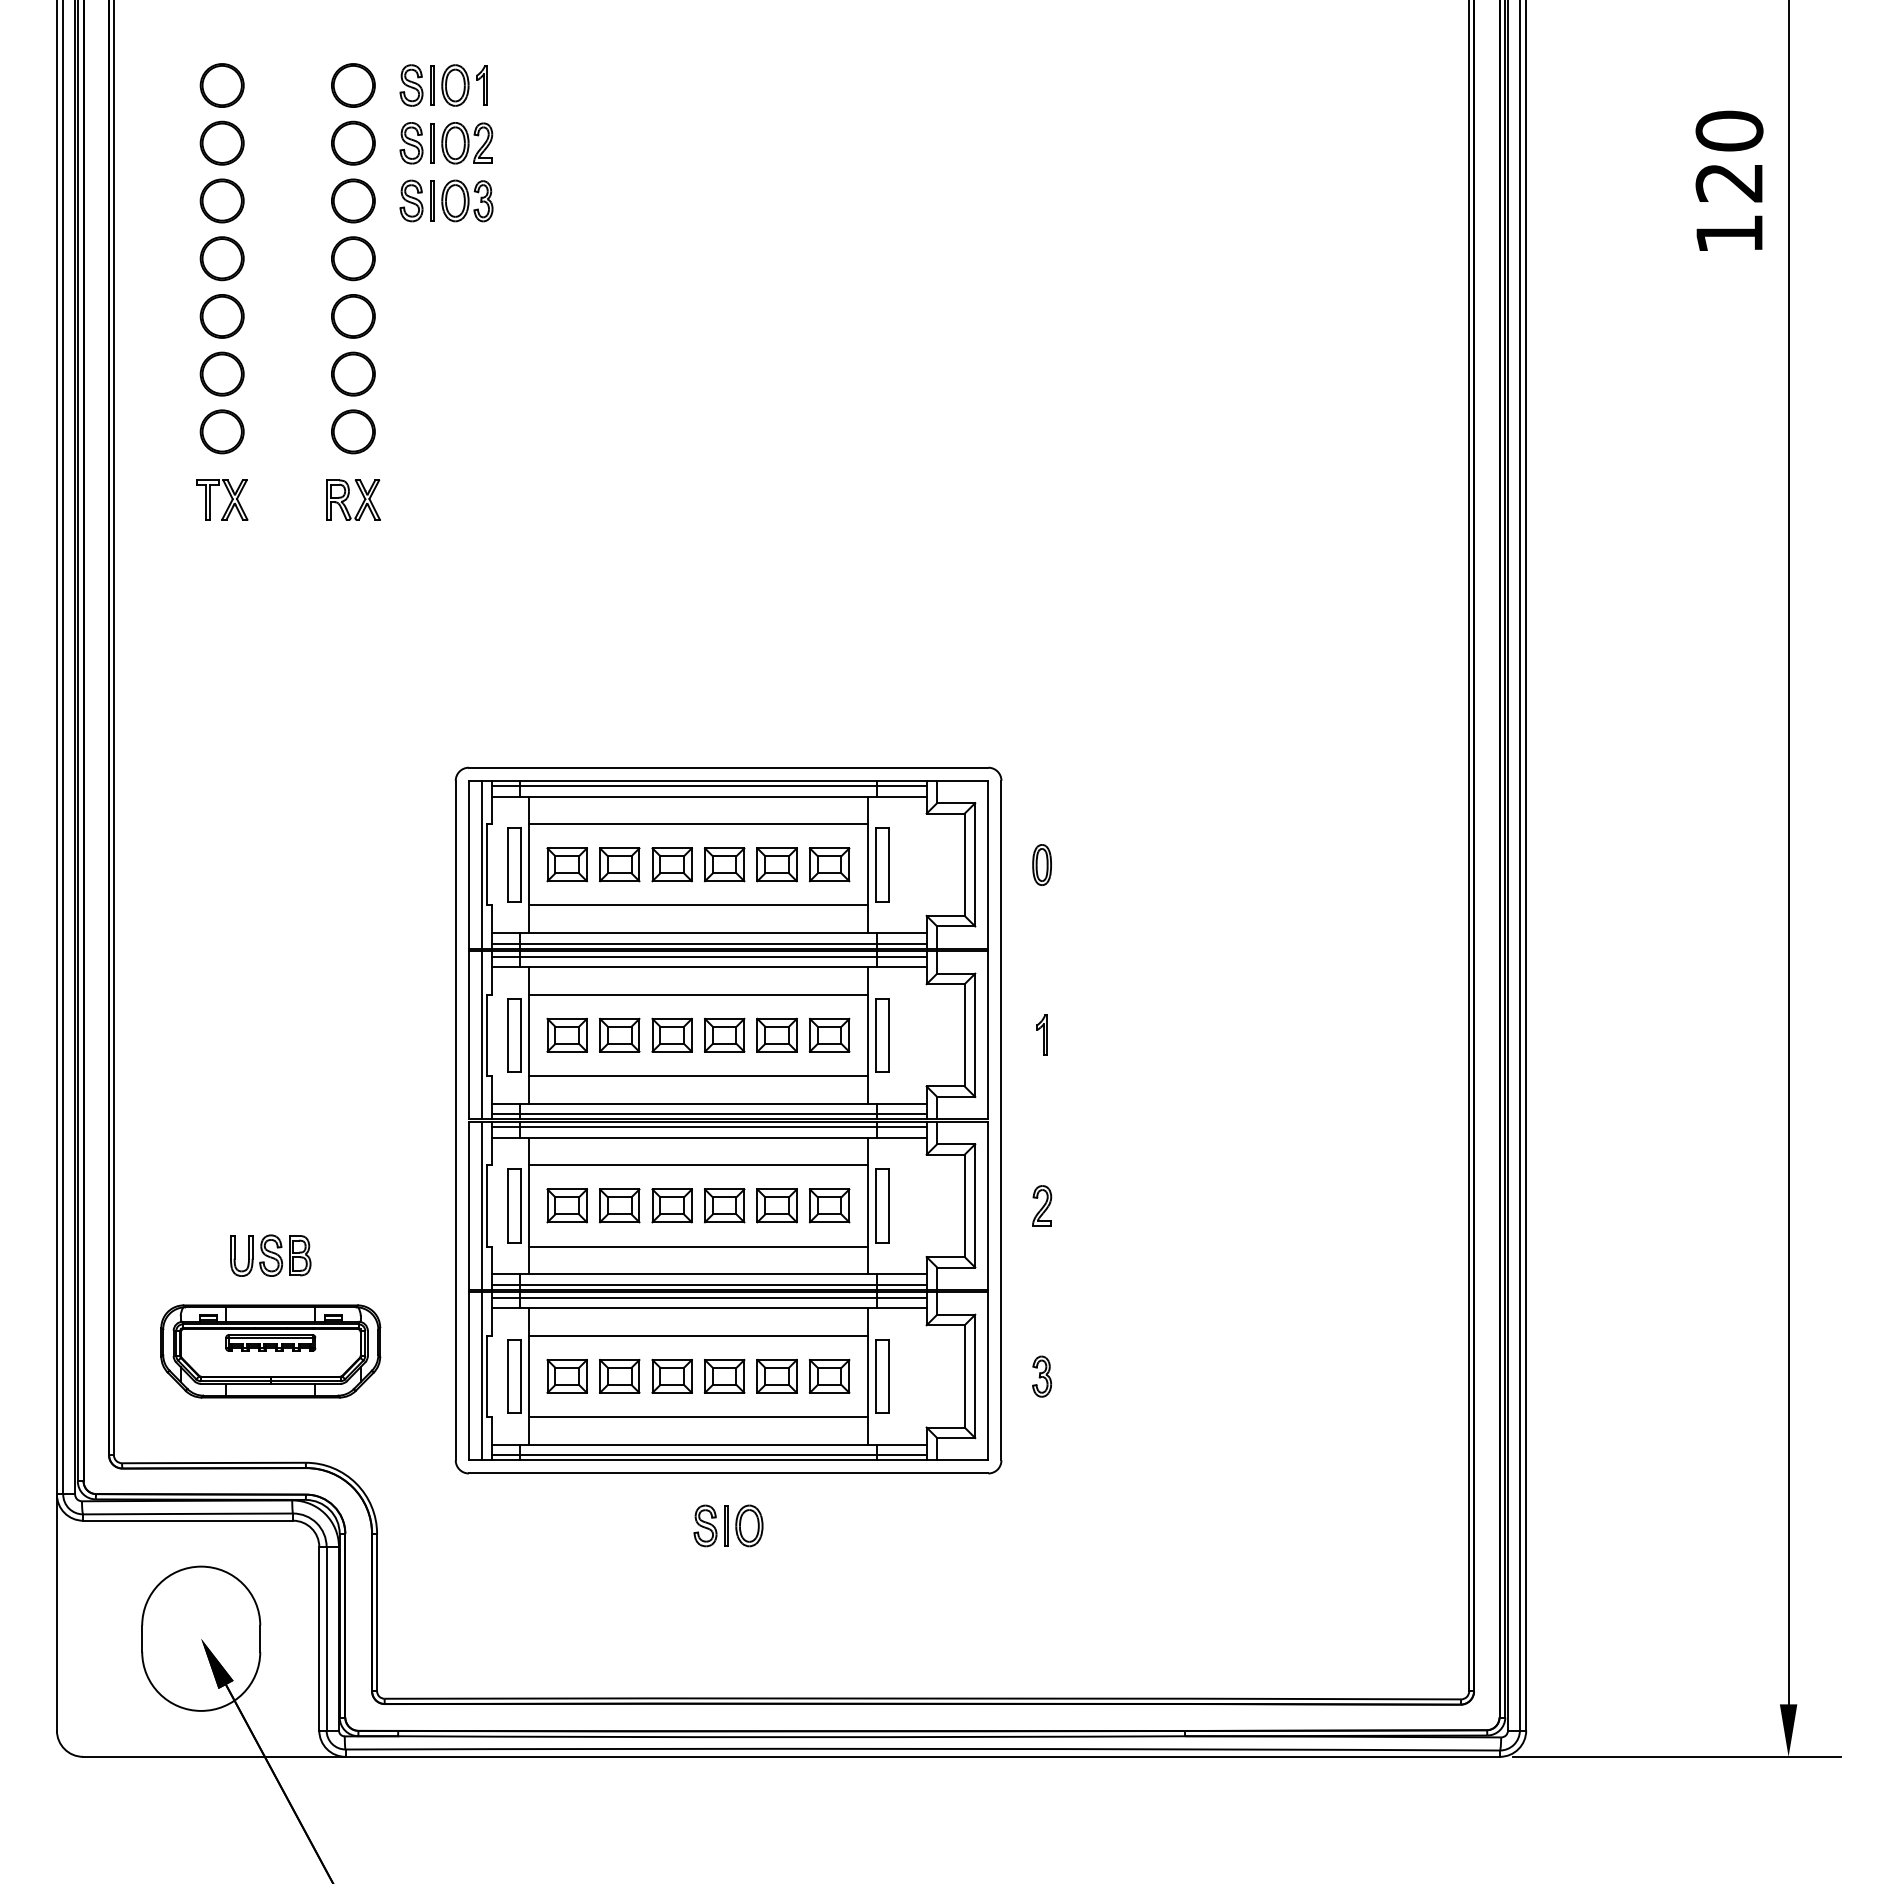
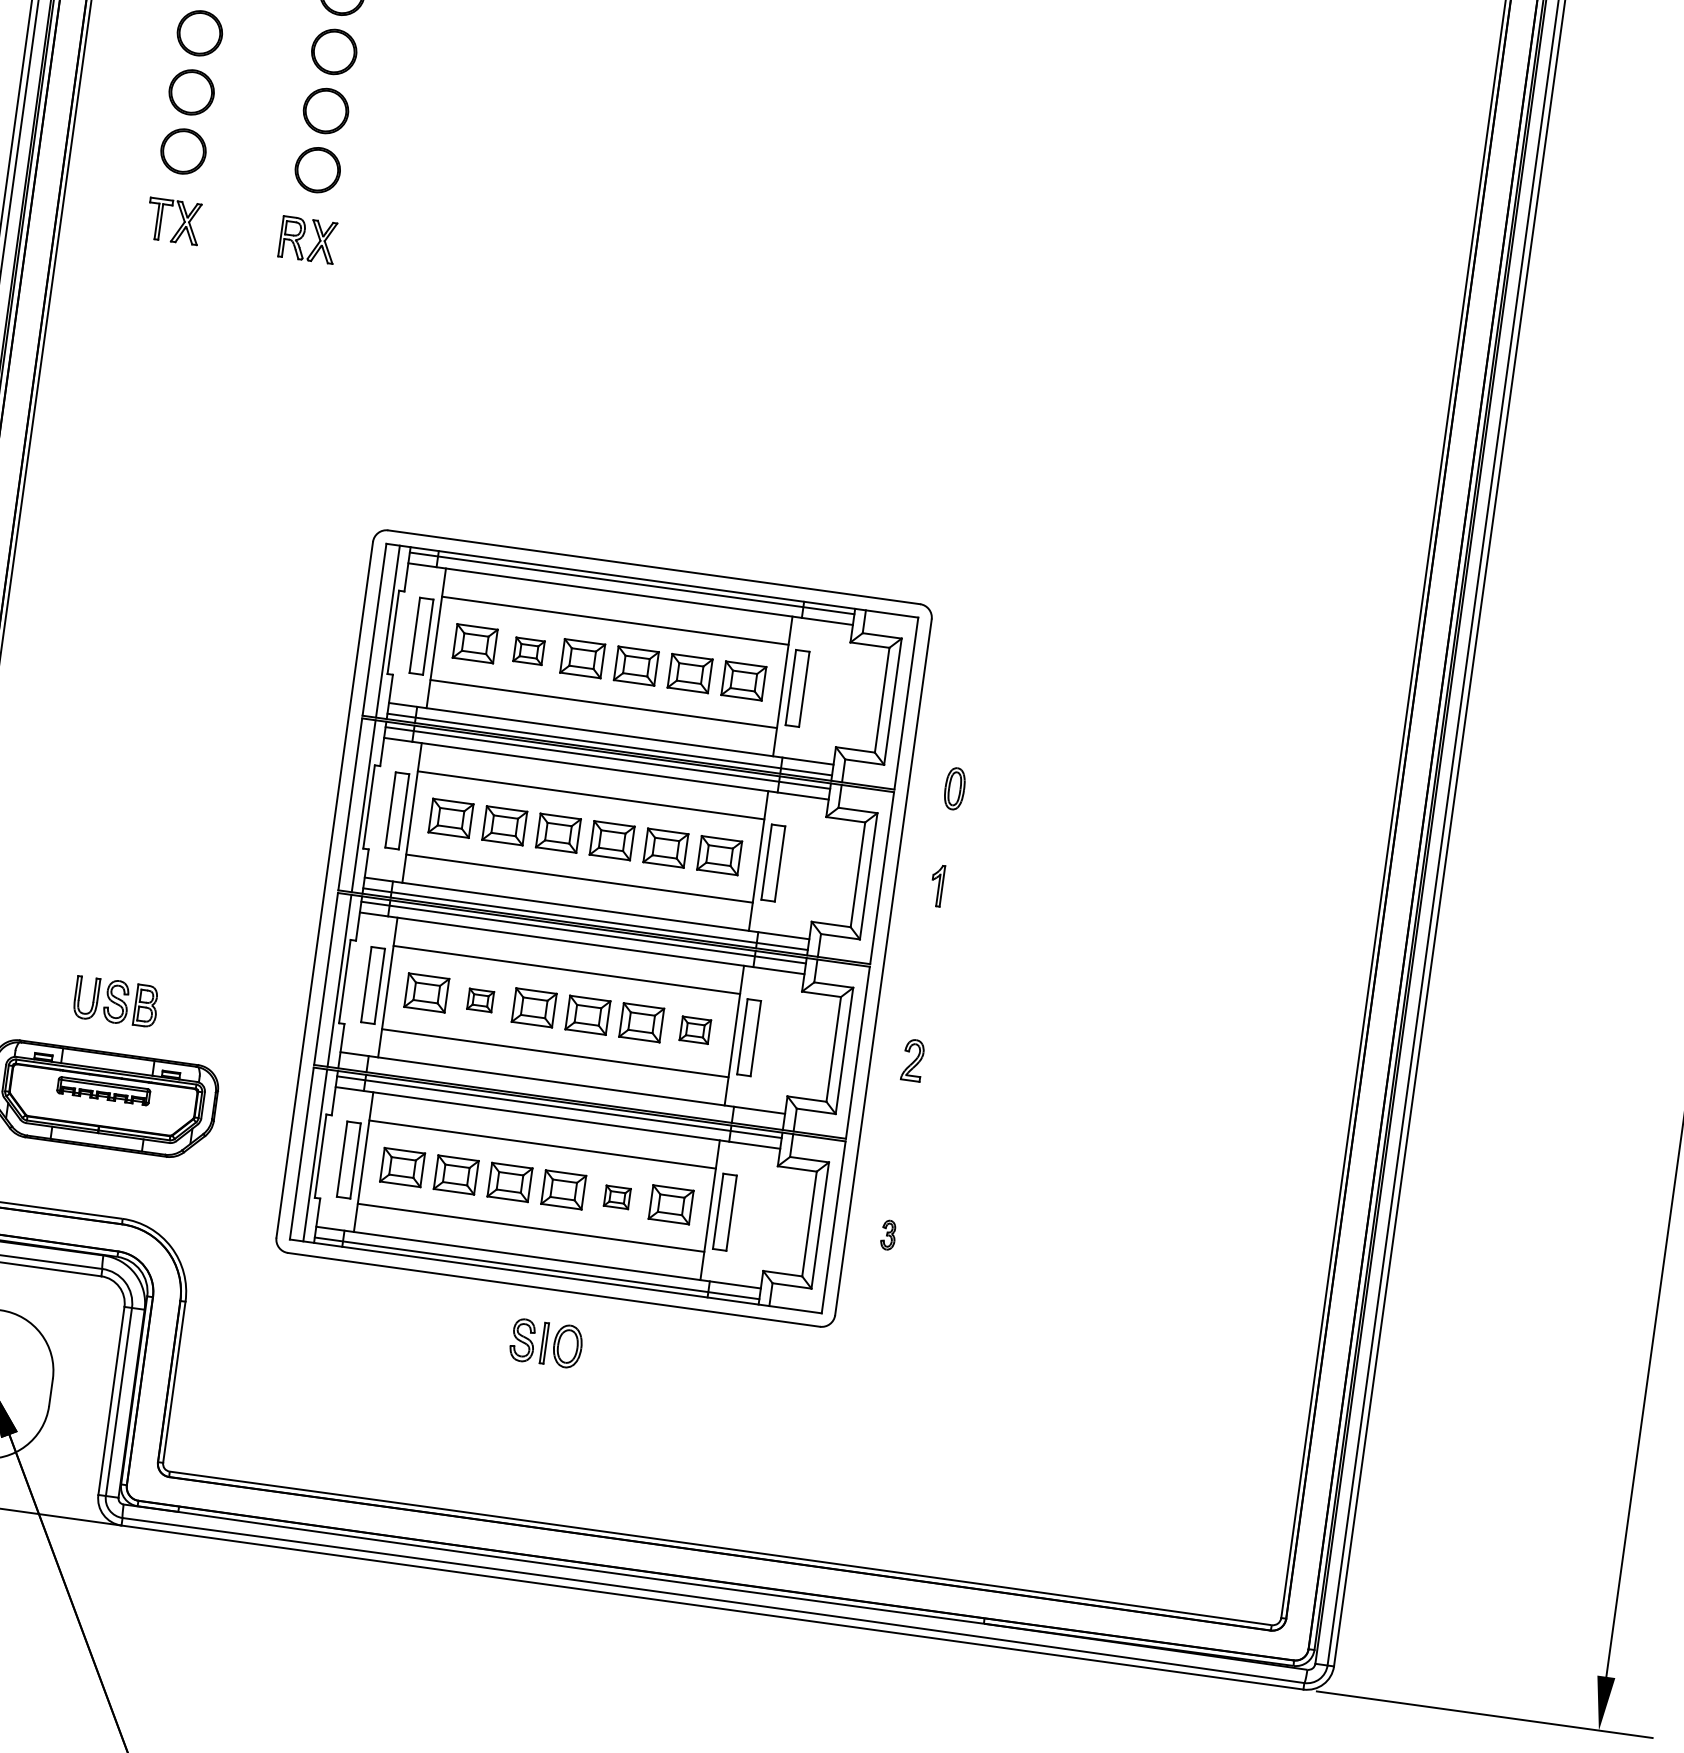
part: (619, 864) -> (528, 650), size x0.7
part: (1041, 864) -> (954, 788), moved
part: (619, 1205) -> (480, 999), size x0.6
part: (829, 1205) -> (695, 1029), size x0.7
line: (709, 1284) -> (561, 1093), removed
part: (776, 1376) -> (616, 1197), size x0.6
part: (1041, 1376) -> (888, 1235), size x0.7

